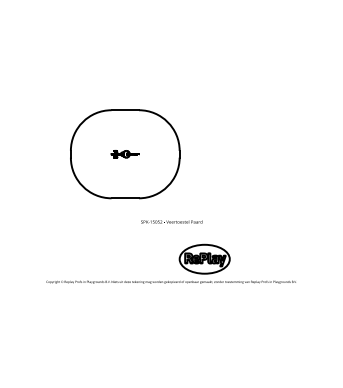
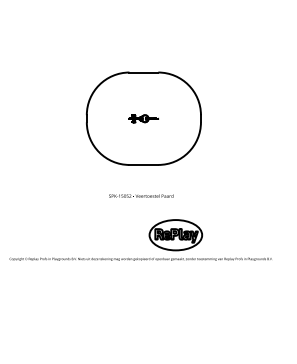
part: (125, 154) -> (144, 118), moved

